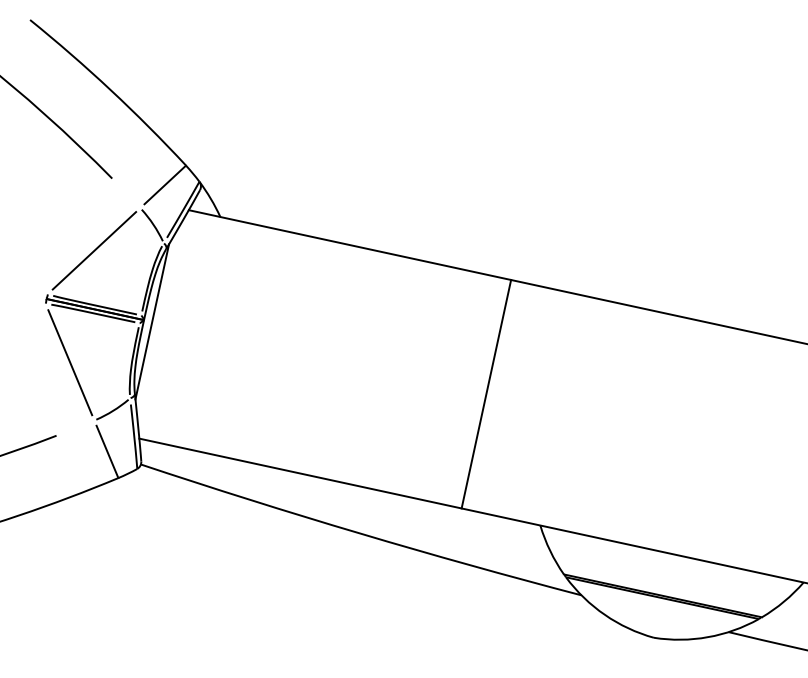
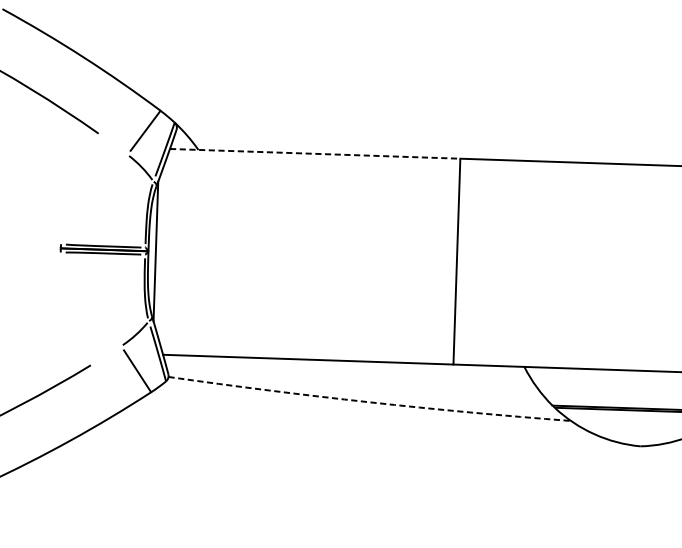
line: (349, 245) -> (314, 154), solid -> dashed
line: (94, 250) -> (94, 198), removed
line: (70, 362) -> (91, 299), removed
arc: (360, 533) -> (369, 402), solid -> dashed

